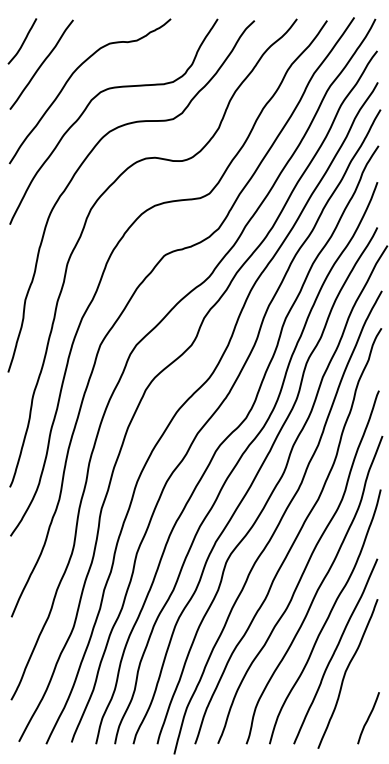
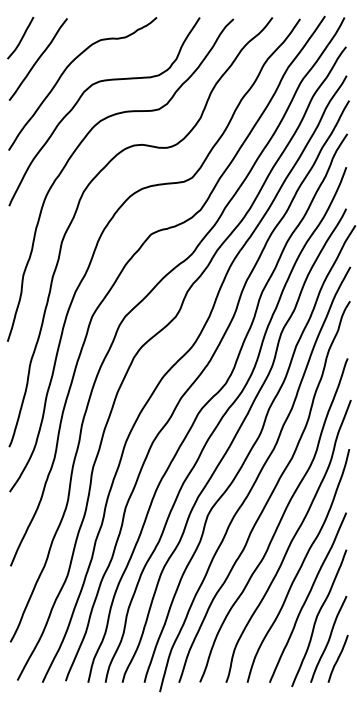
curve: (358, 697) -> (328, 639), added

